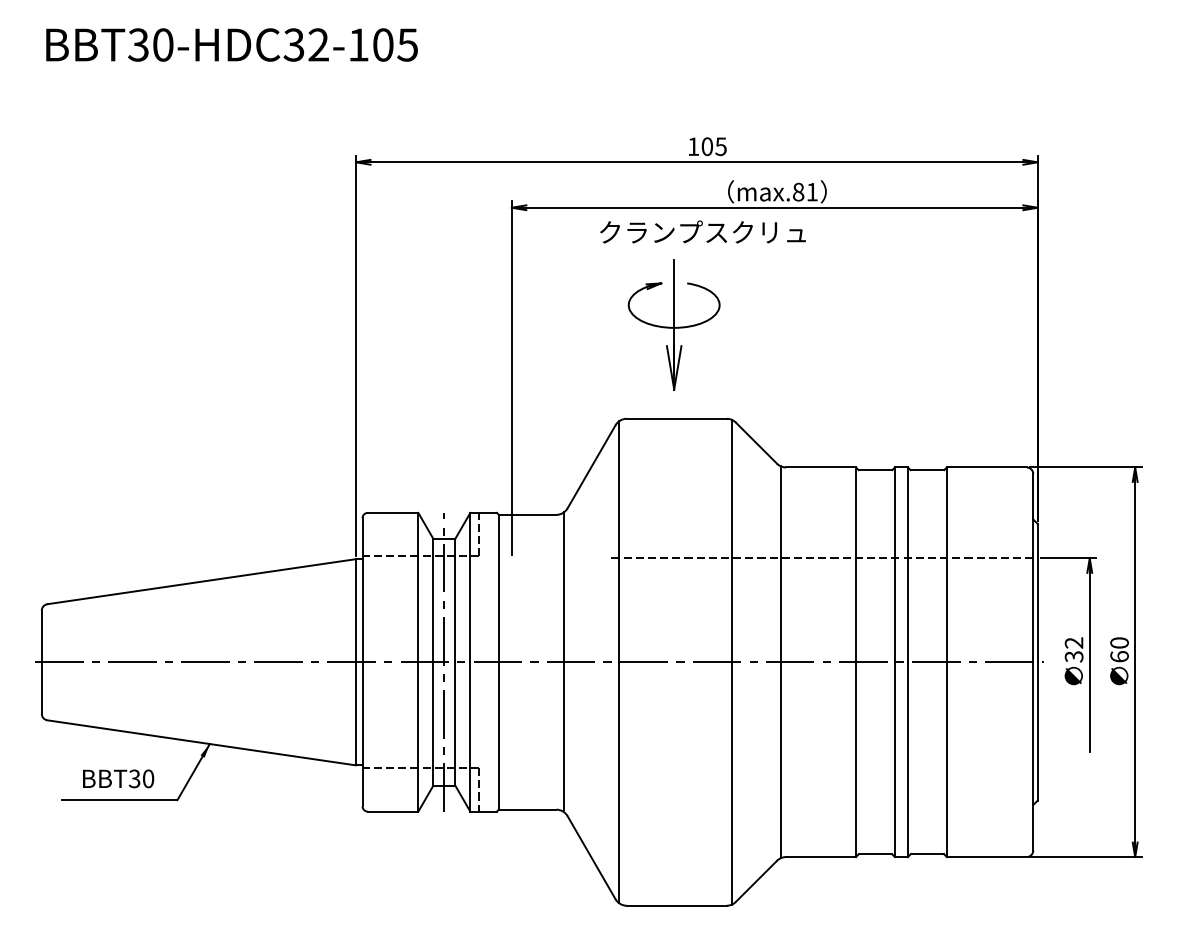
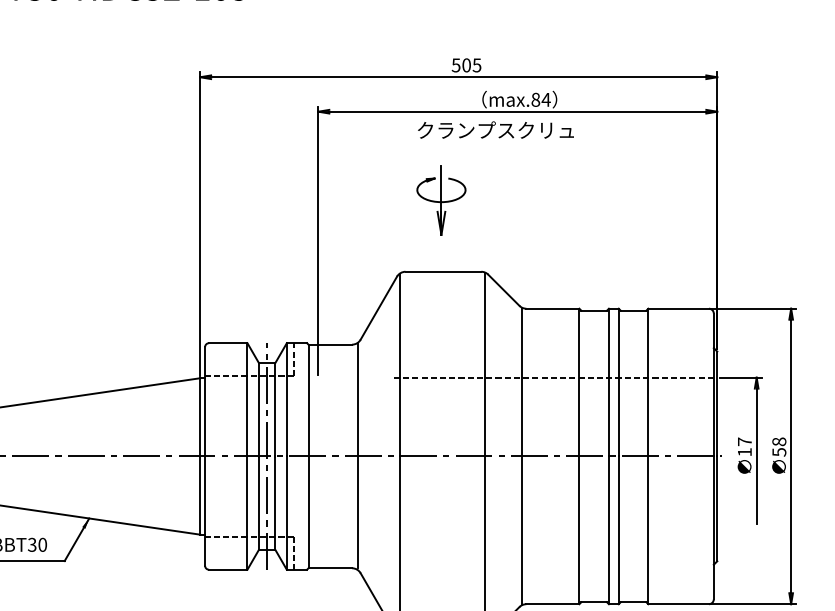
text: (693, 146) -> (456, 65), 105 -> 505
text: (812, 192) -> (546, 100), max.81 -> max.84
text: (702, 231) -> (495, 129), moved
part: (673, 324) -> (440, 200), size x0.7
text: (1073, 649) -> (744, 446), 32 -> 17
text: (1119, 649) -> (779, 446), 60 -> 58

